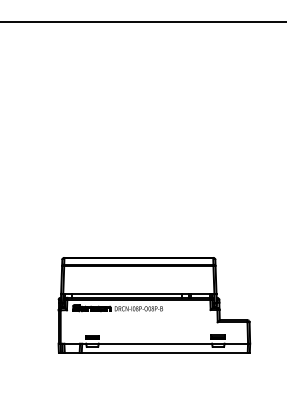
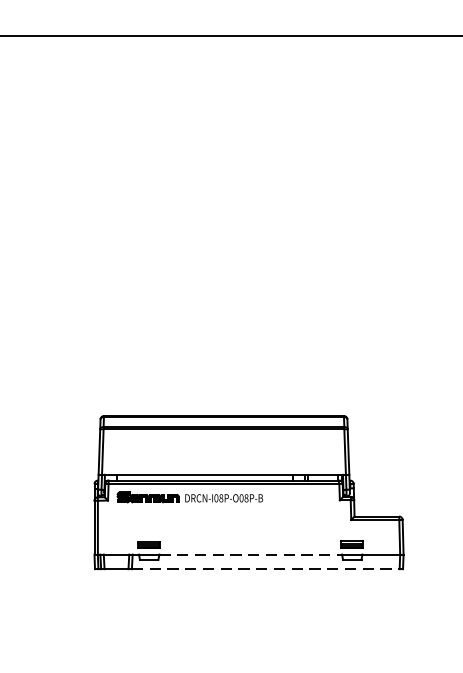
line: (155, 343) -> (250, 554), solid -> dashed
line: (164, 352) -> (265, 568), solid -> dashed

